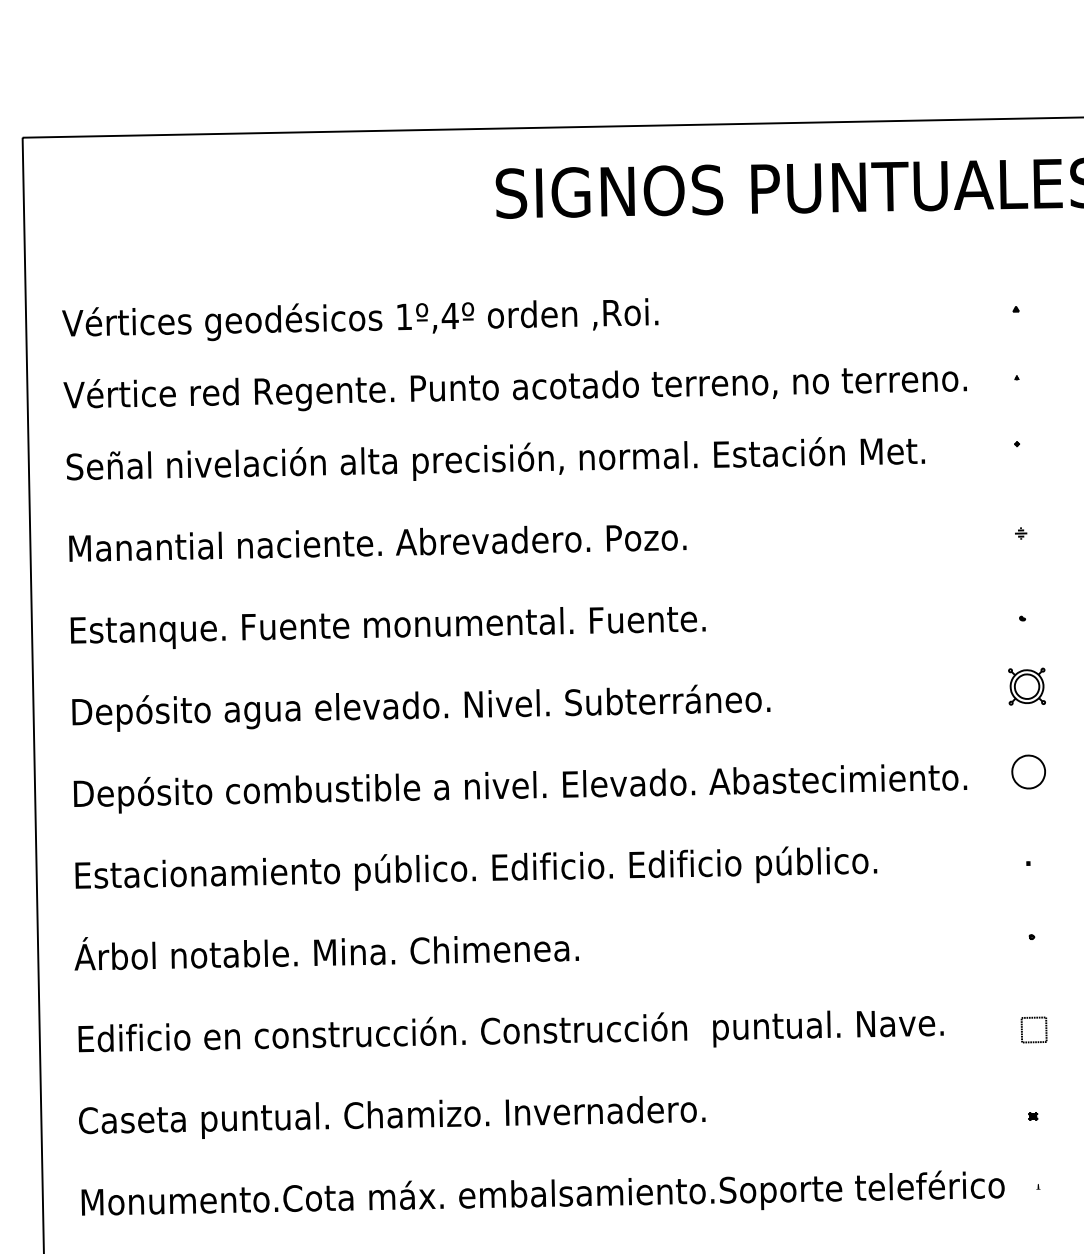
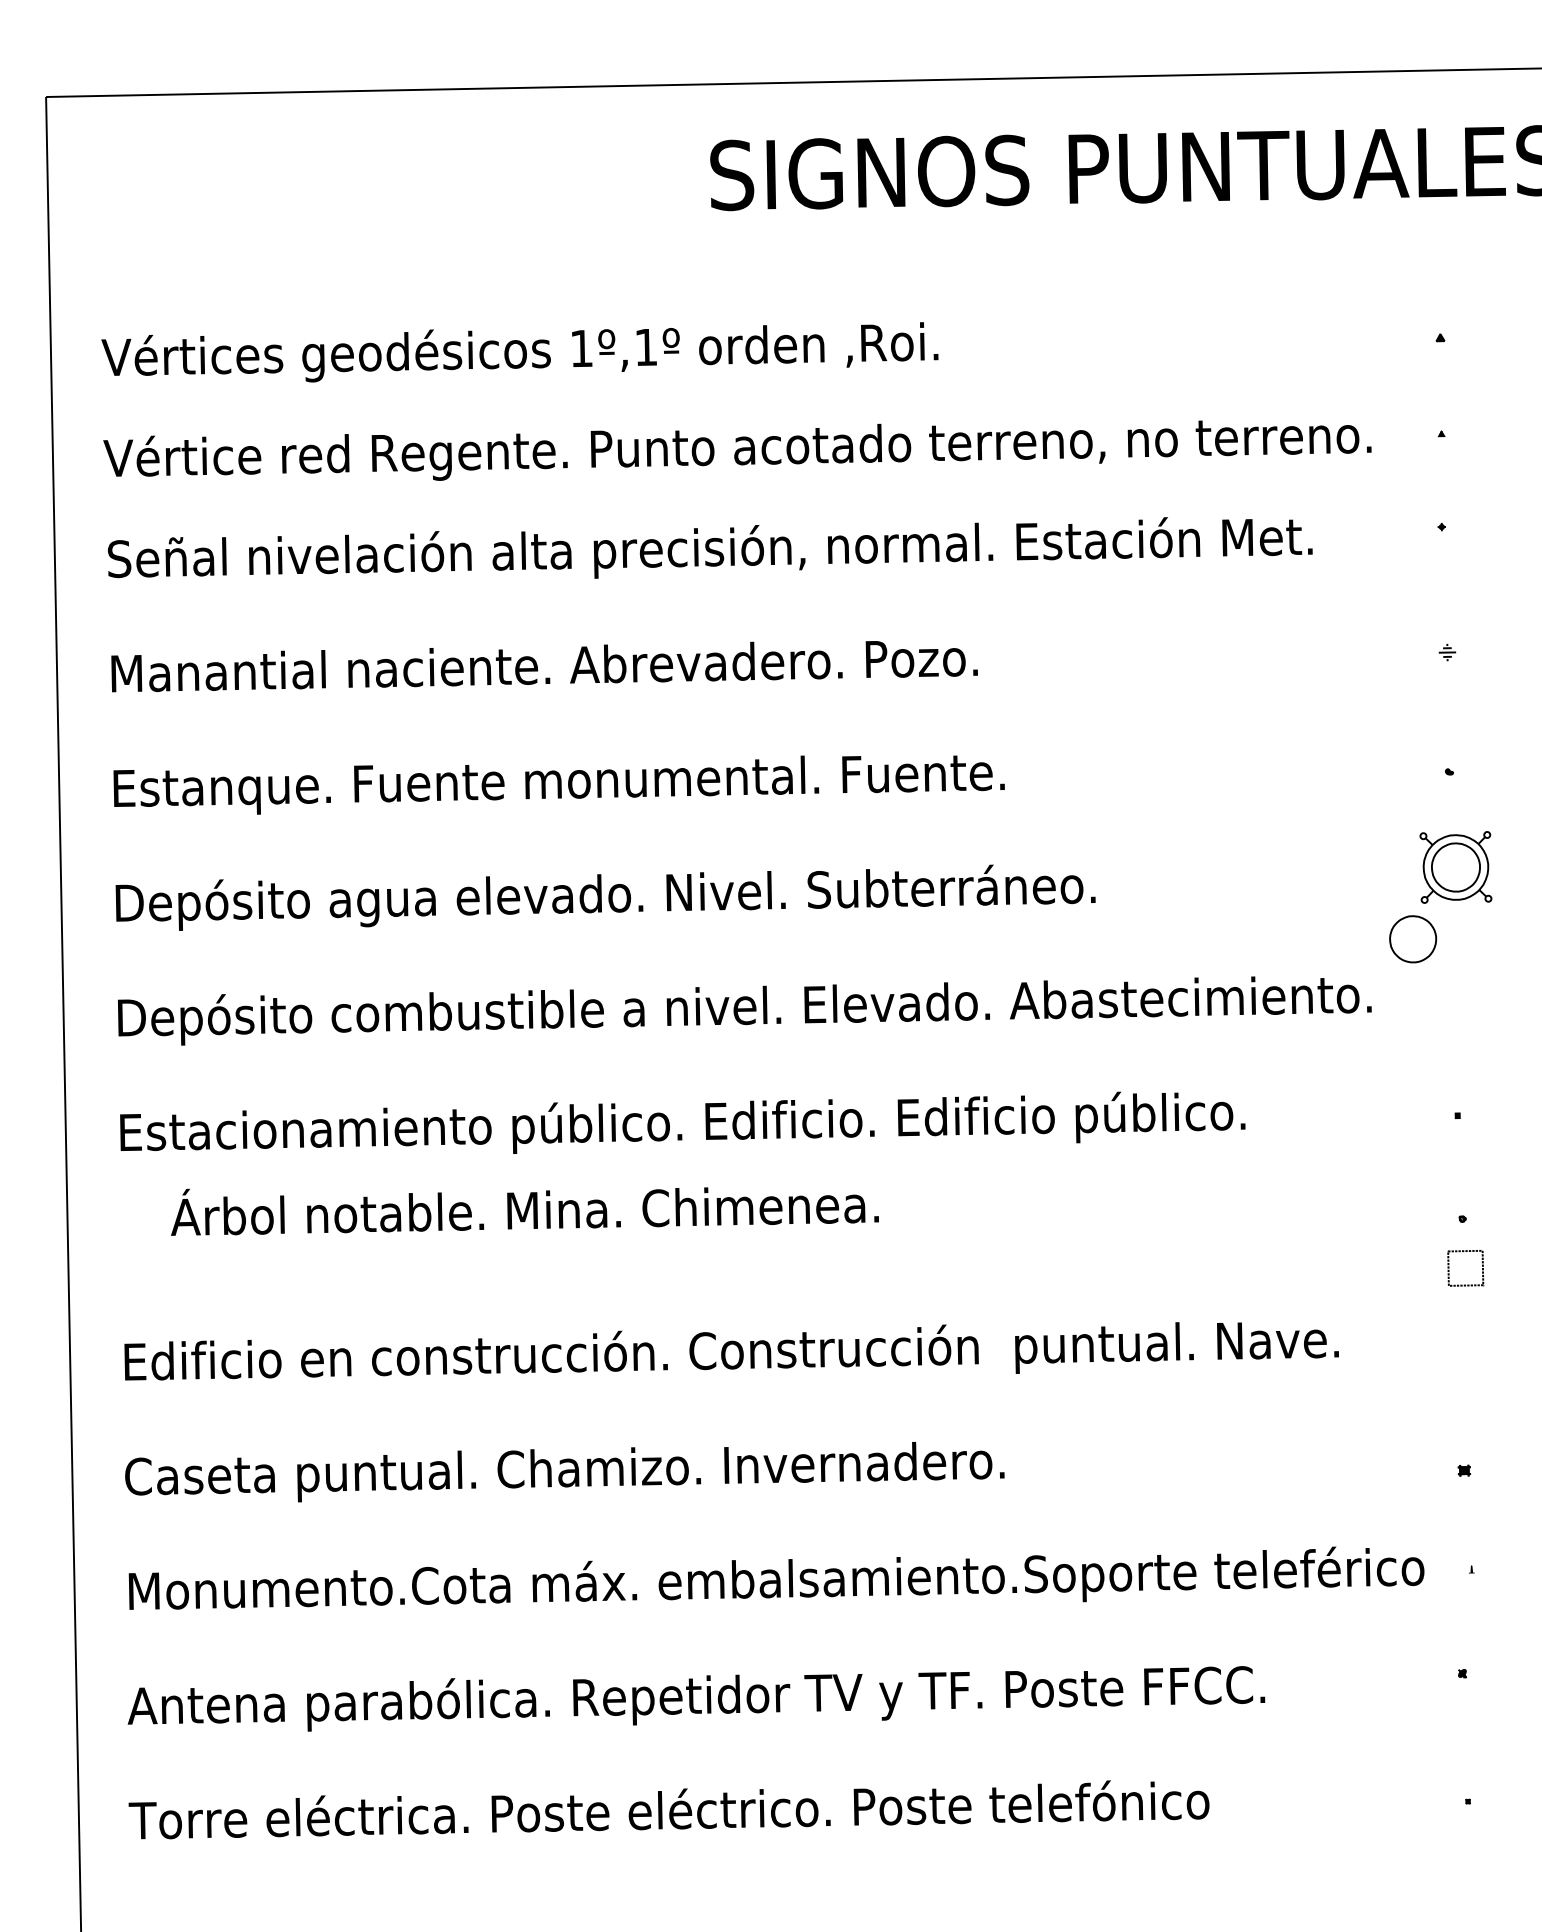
text: (450, 315) -> (646, 346), 1º,4º -> 1º,1º
part: (1026, 686) -> (1455, 867), size x1.4
part: (1028, 772) -> (1413, 939), moved
text: (326, 953) -> (524, 1211), moved
part: (1022, 1030) -> (1449, 1268), moved

